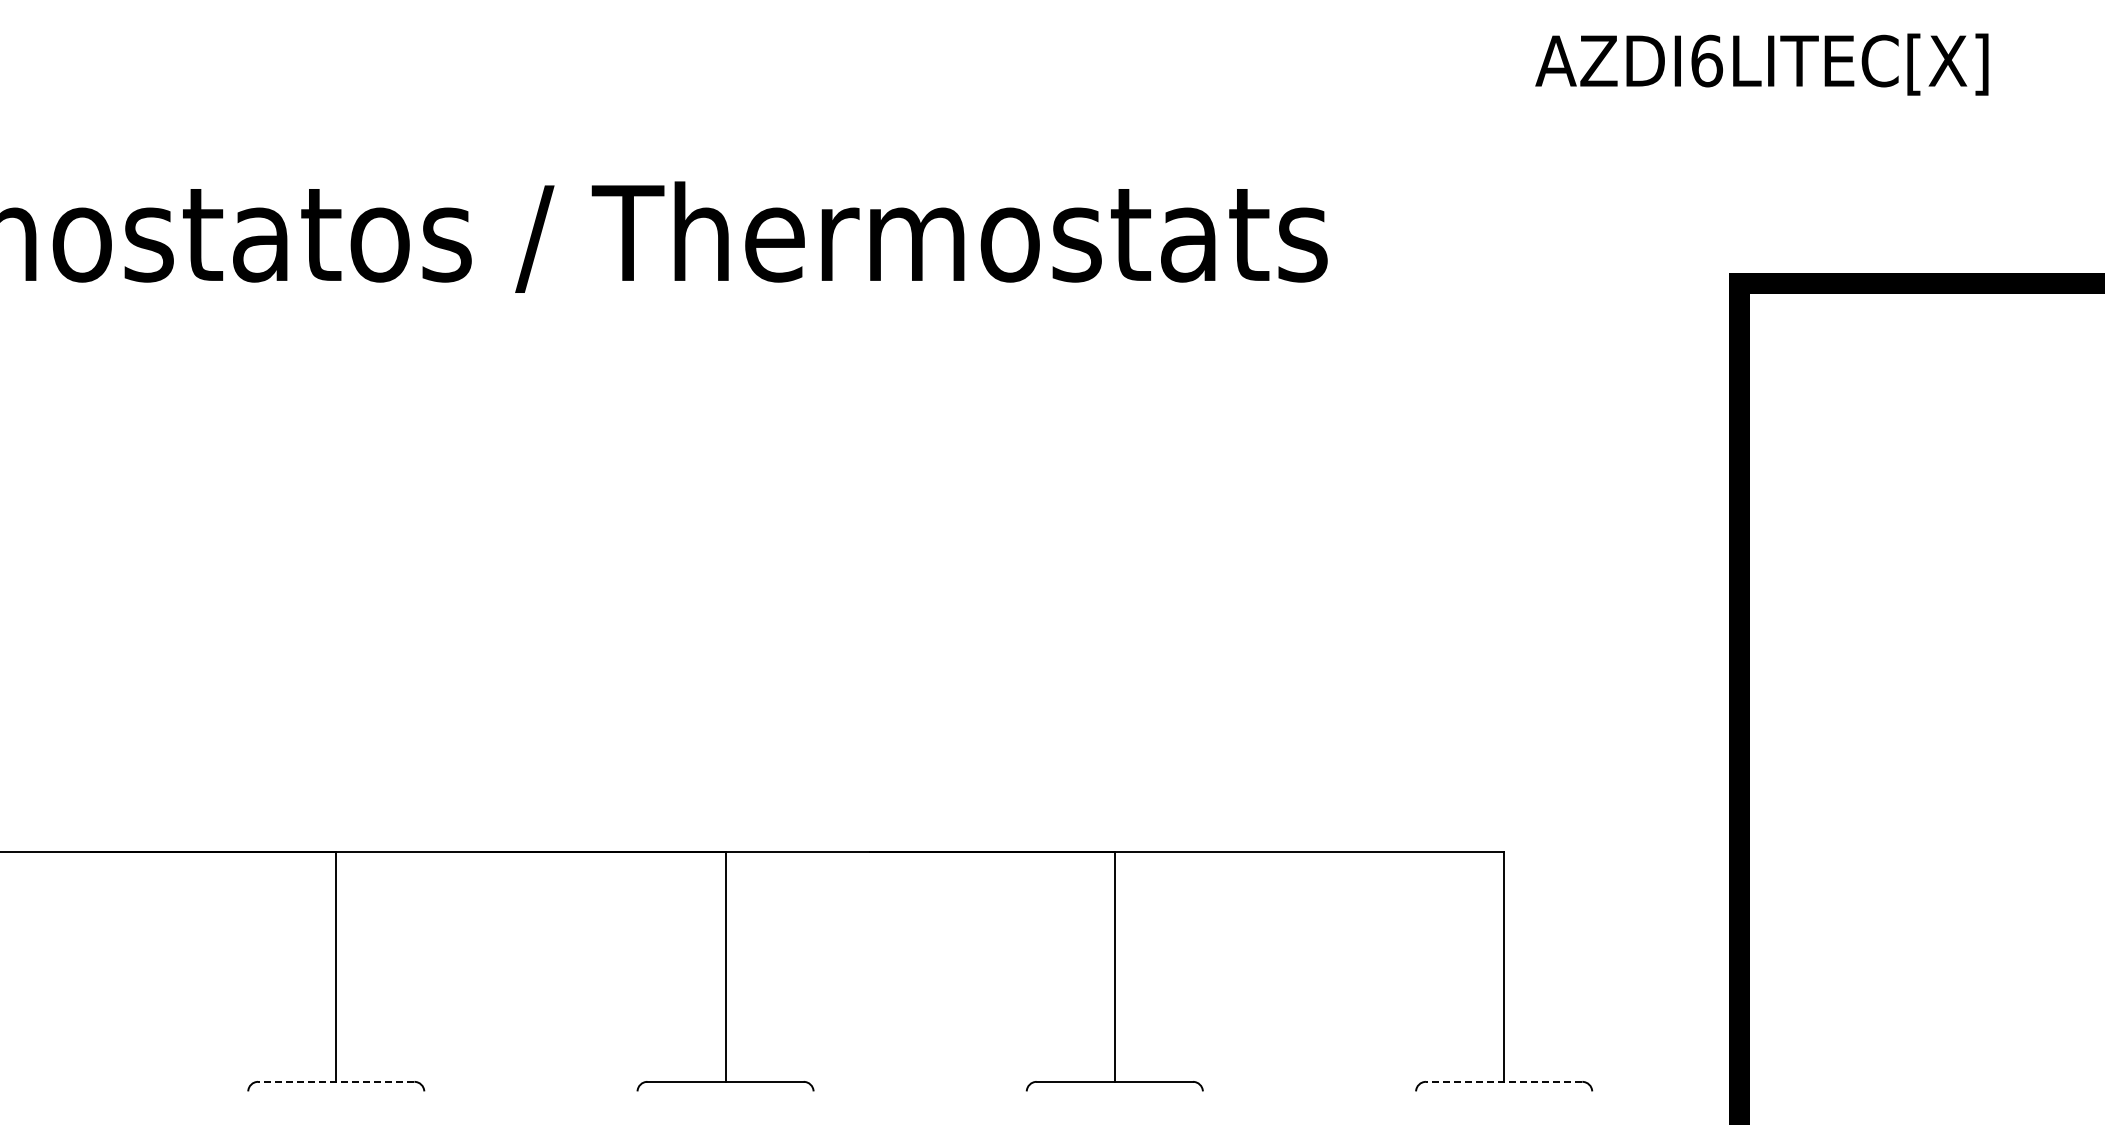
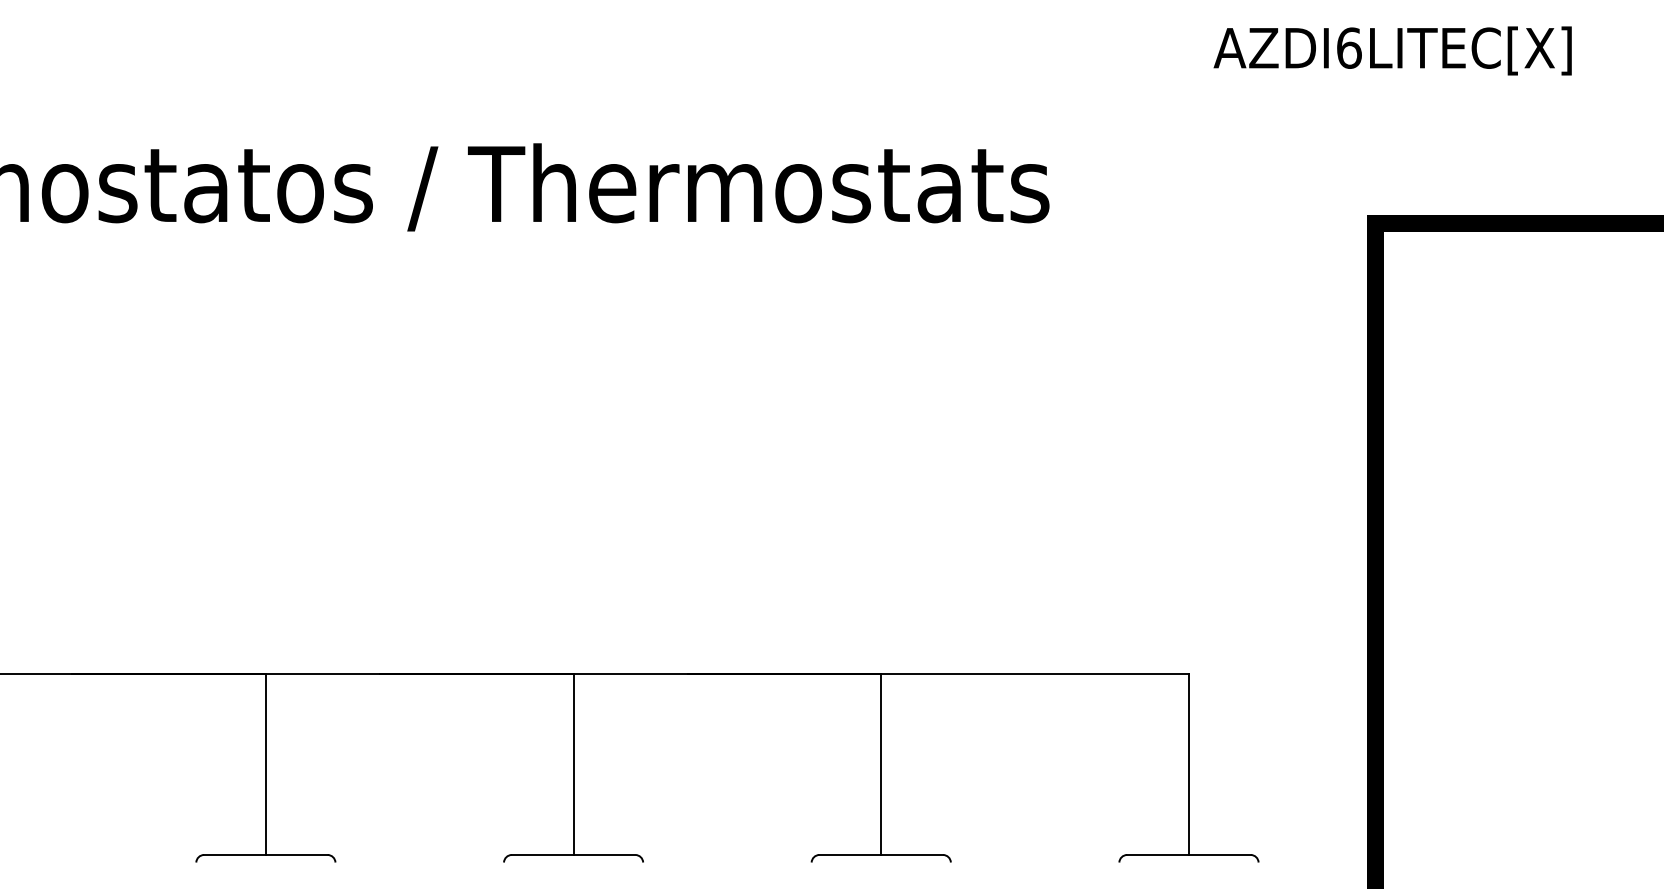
line: (335, 1081) -> (265, 854), dashed -> solid
line: (1503, 1081) -> (1188, 854), dashed -> solid

